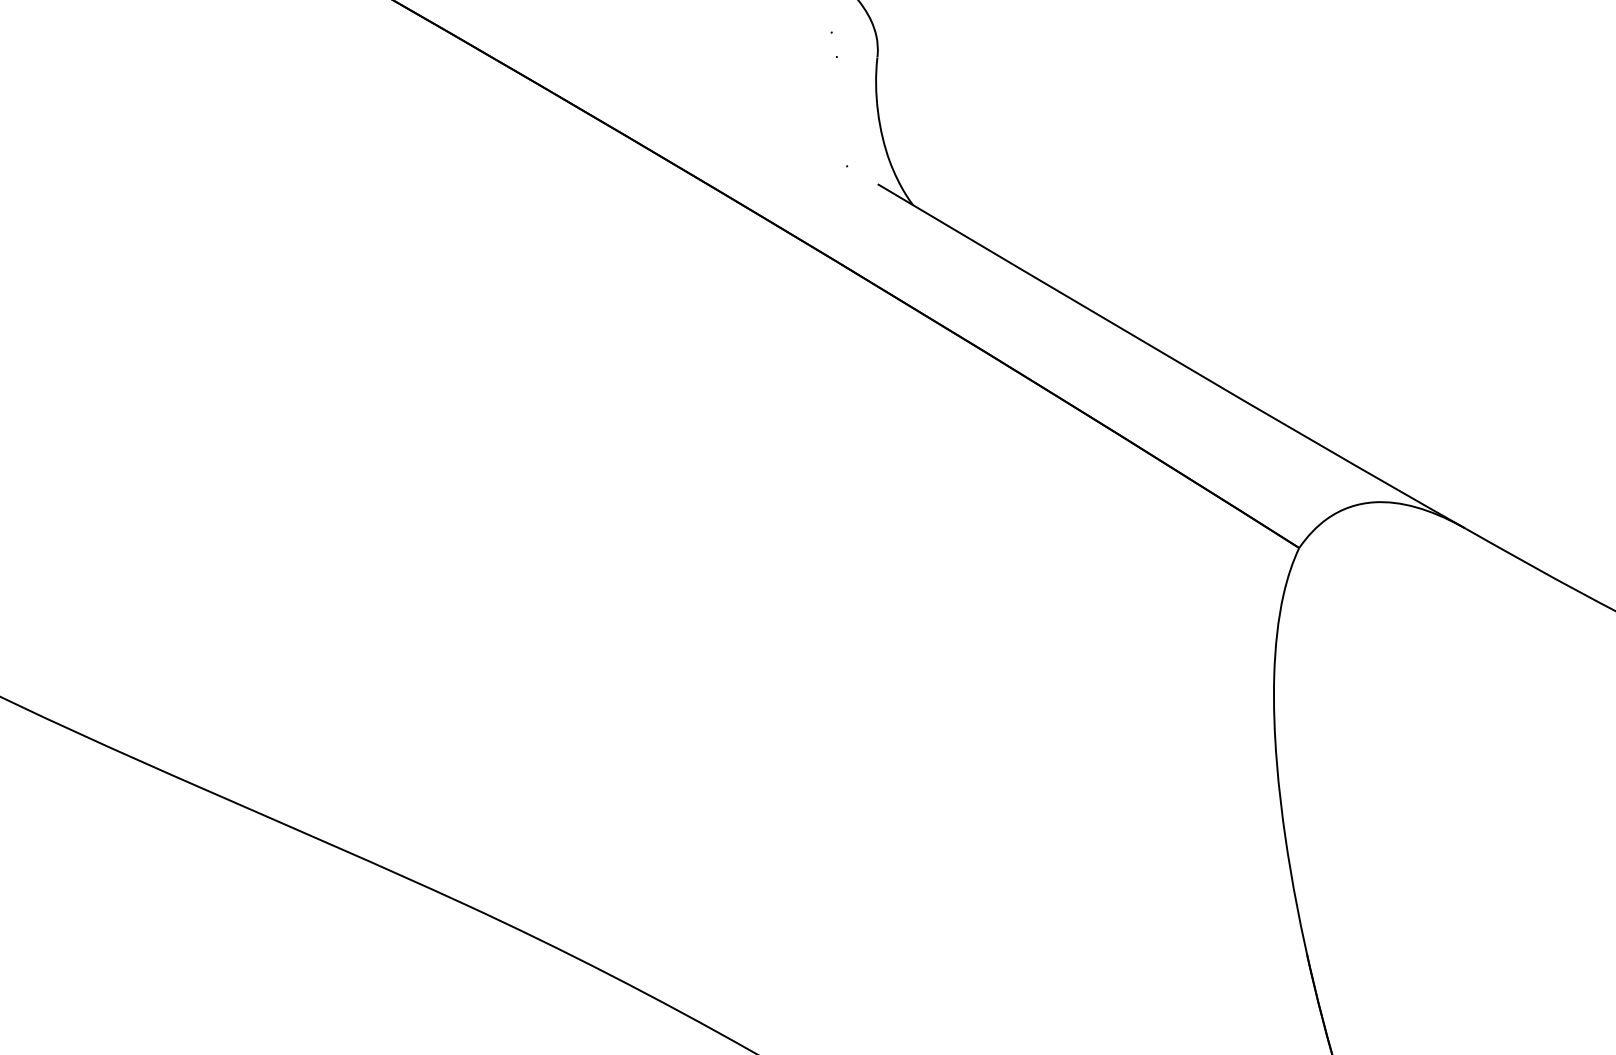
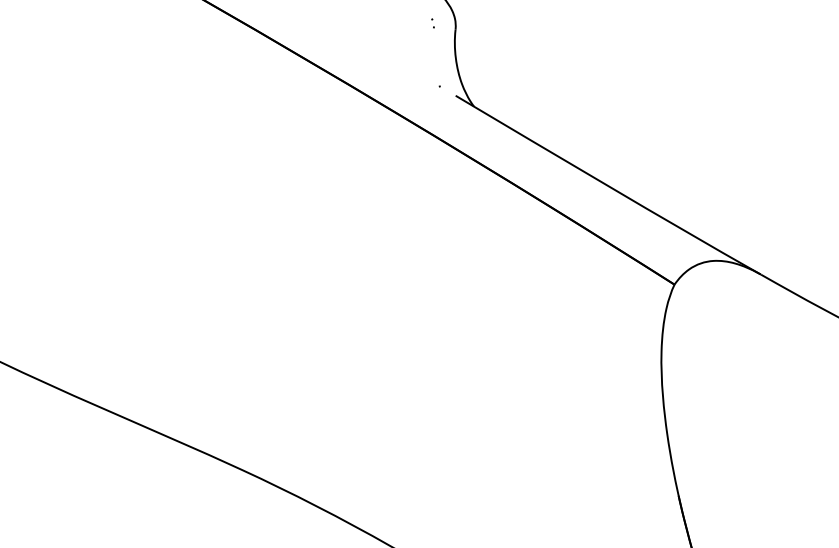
part: (833, 45) -> (432, 23), size x0.62

